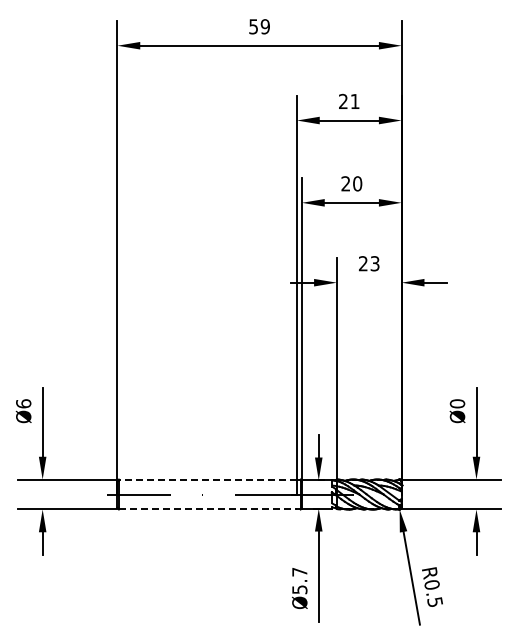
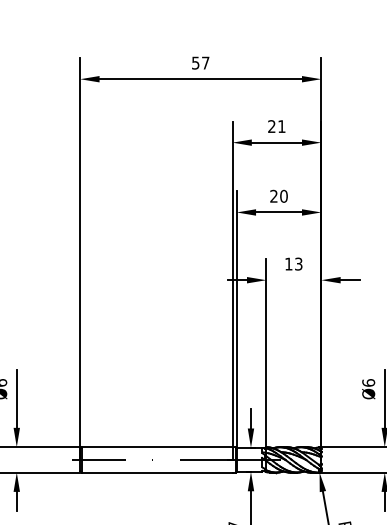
text: (264, 26) -> (204, 62), 59 -> 57
text: (362, 263) -> (288, 263), 23 -> 13
text: (456, 403) -> (367, 382), Ø0 -> Ø6
line: (207, 479) -> (156, 447), dashed -> solid
line: (208, 509) -> (157, 472), dashed -> solid

